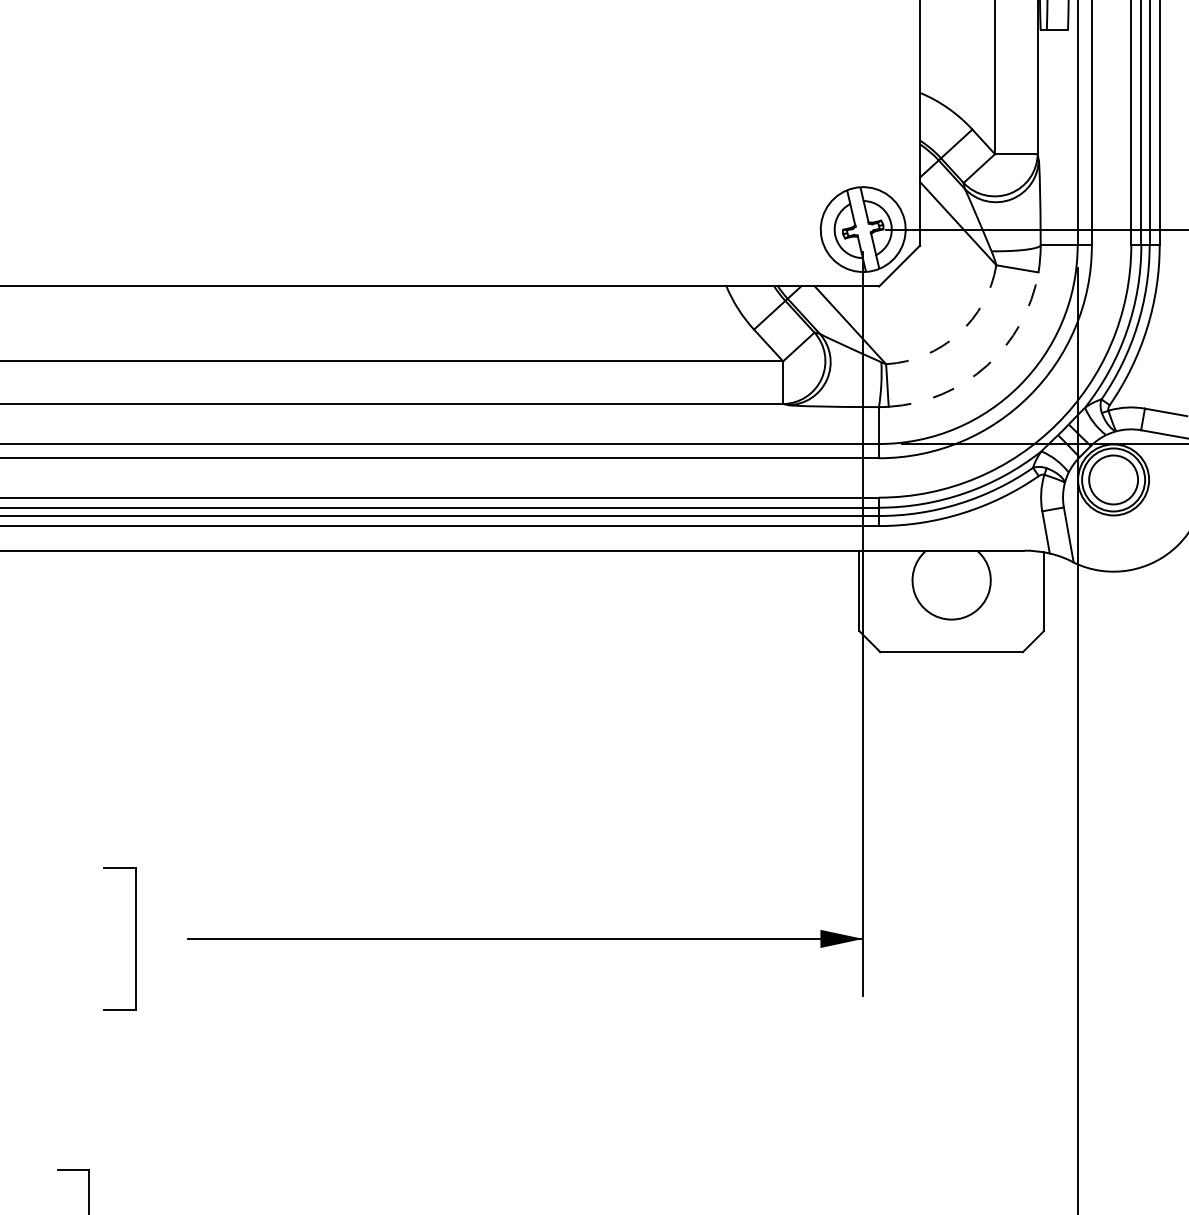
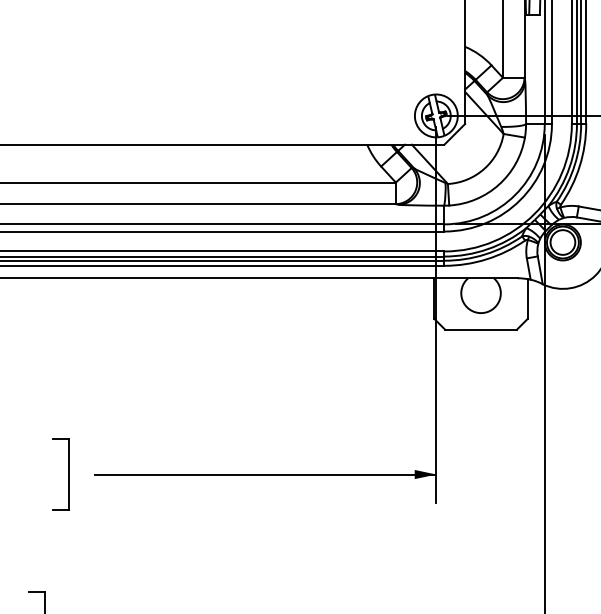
arc: (958, 333) -> (484, 168), dashed -> solid
arc: (986, 365) -> (498, 184), dashed -> solid

